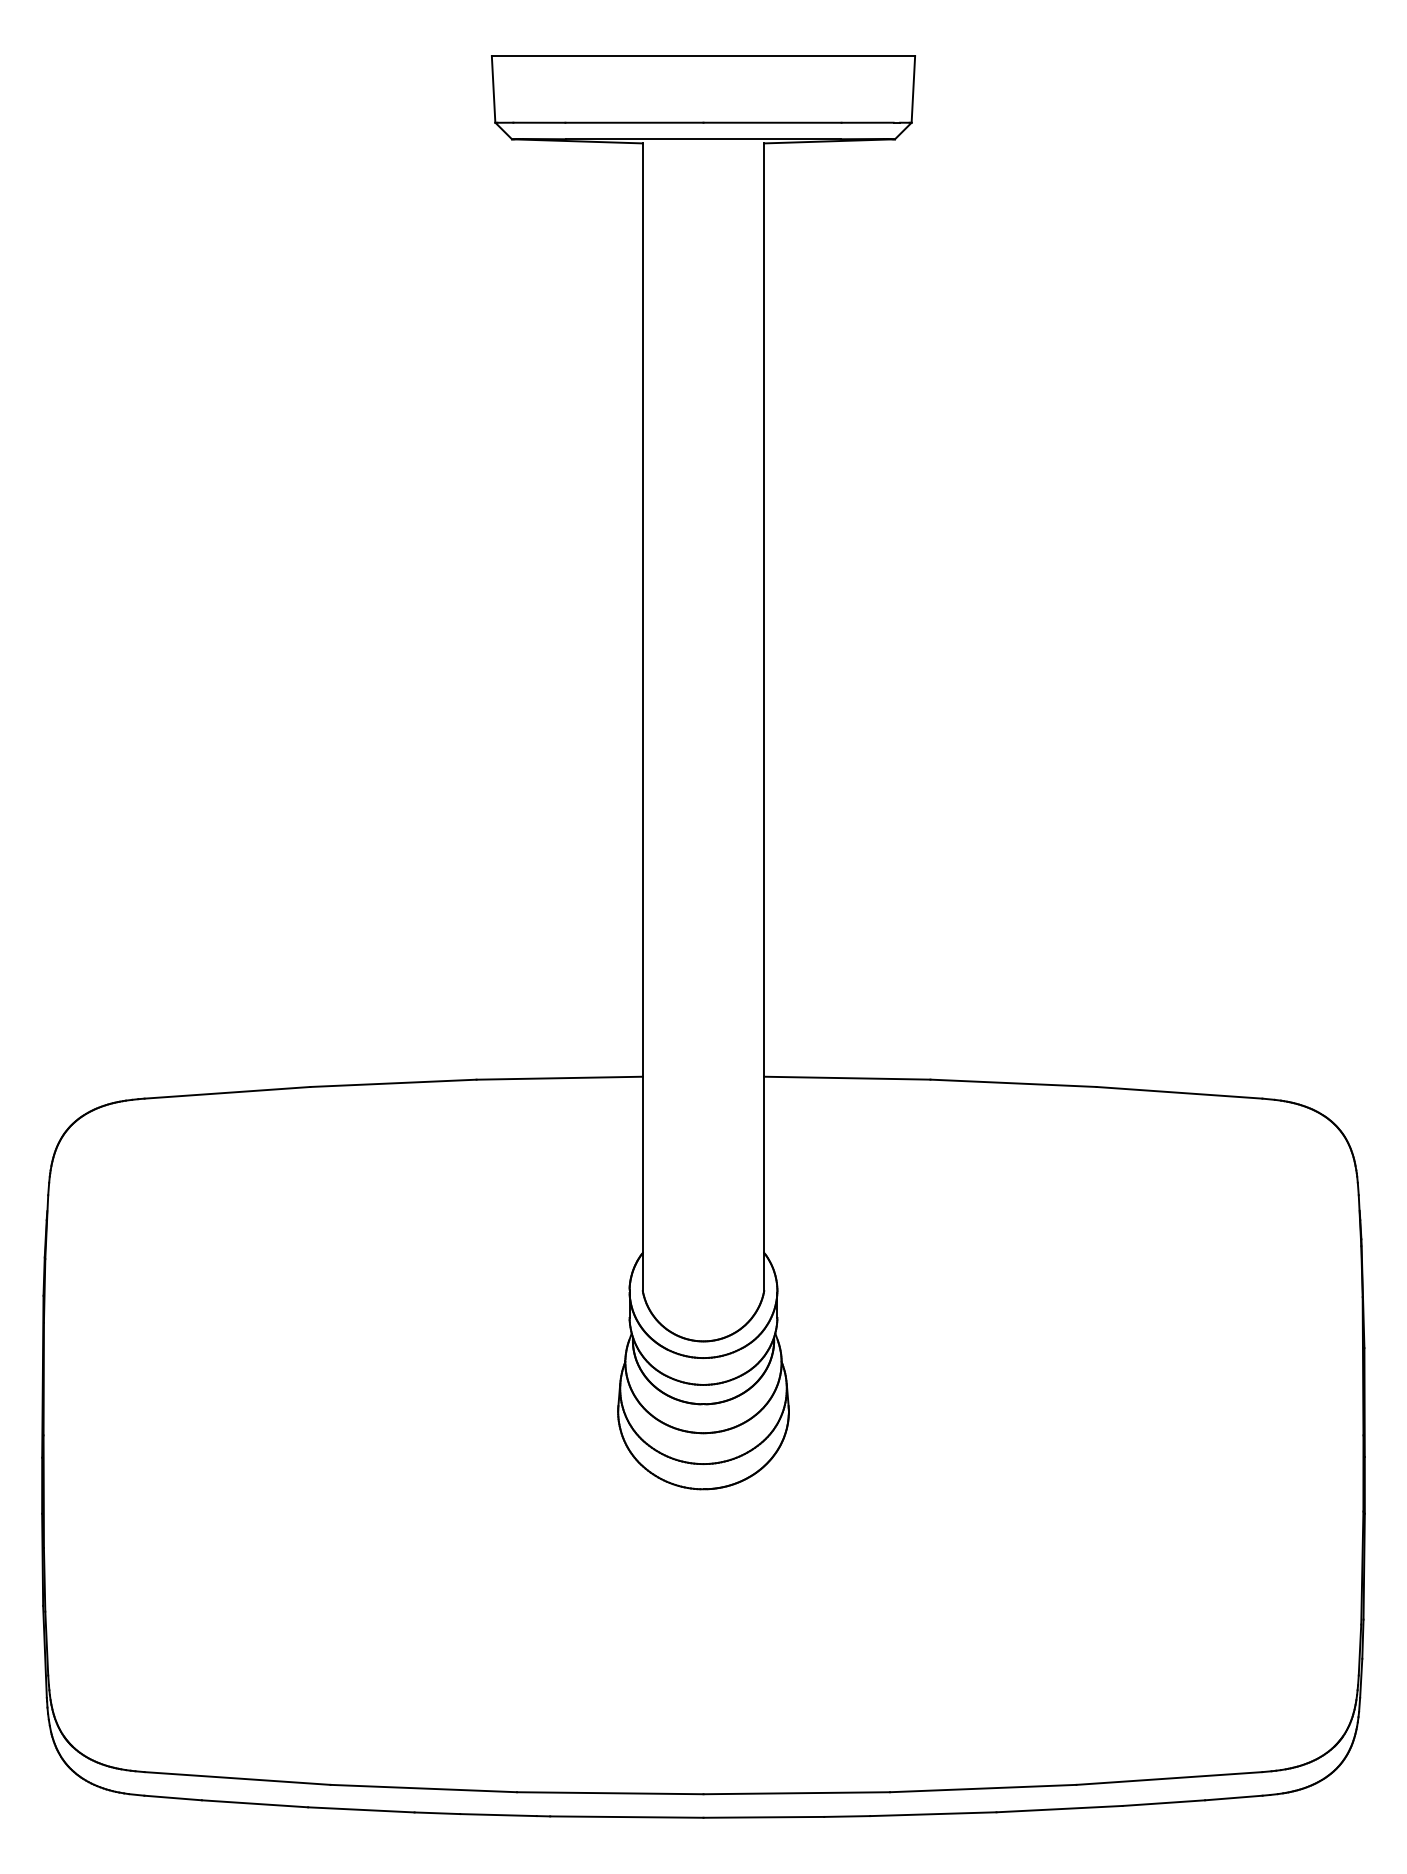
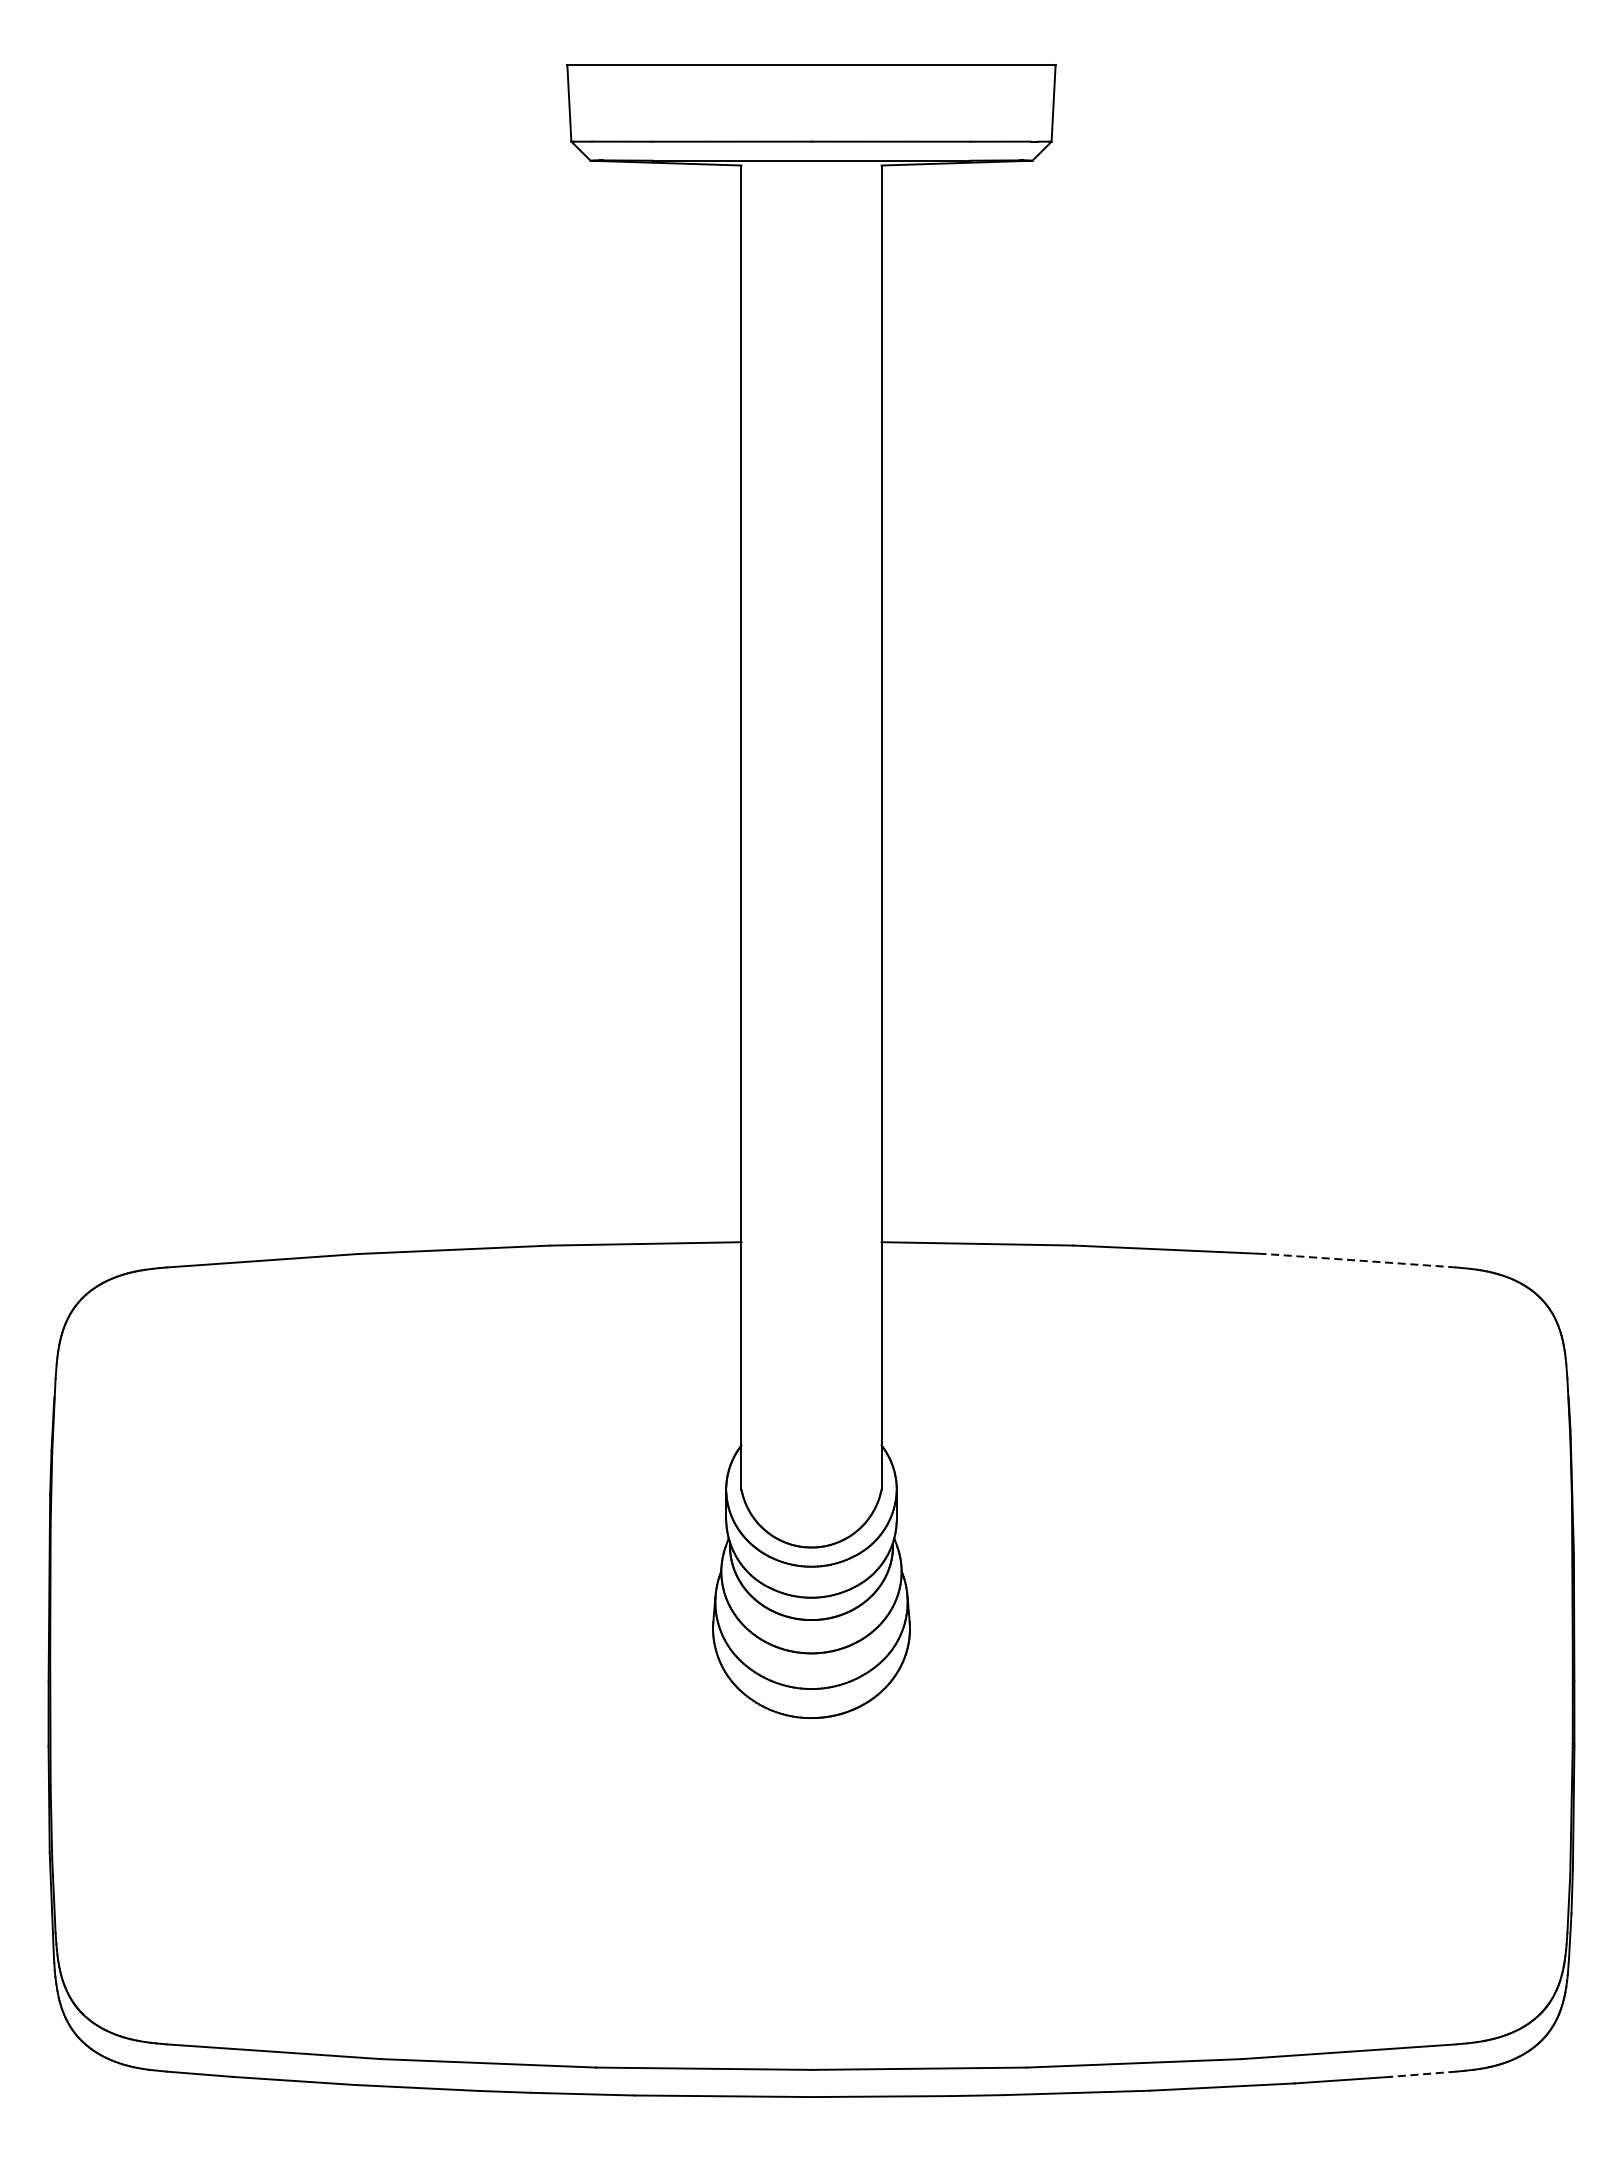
line: (1179, 1092) -> (1360, 1260), solid -> dashed
line: (1233, 1798) -> (1422, 2074), solid -> dashed

